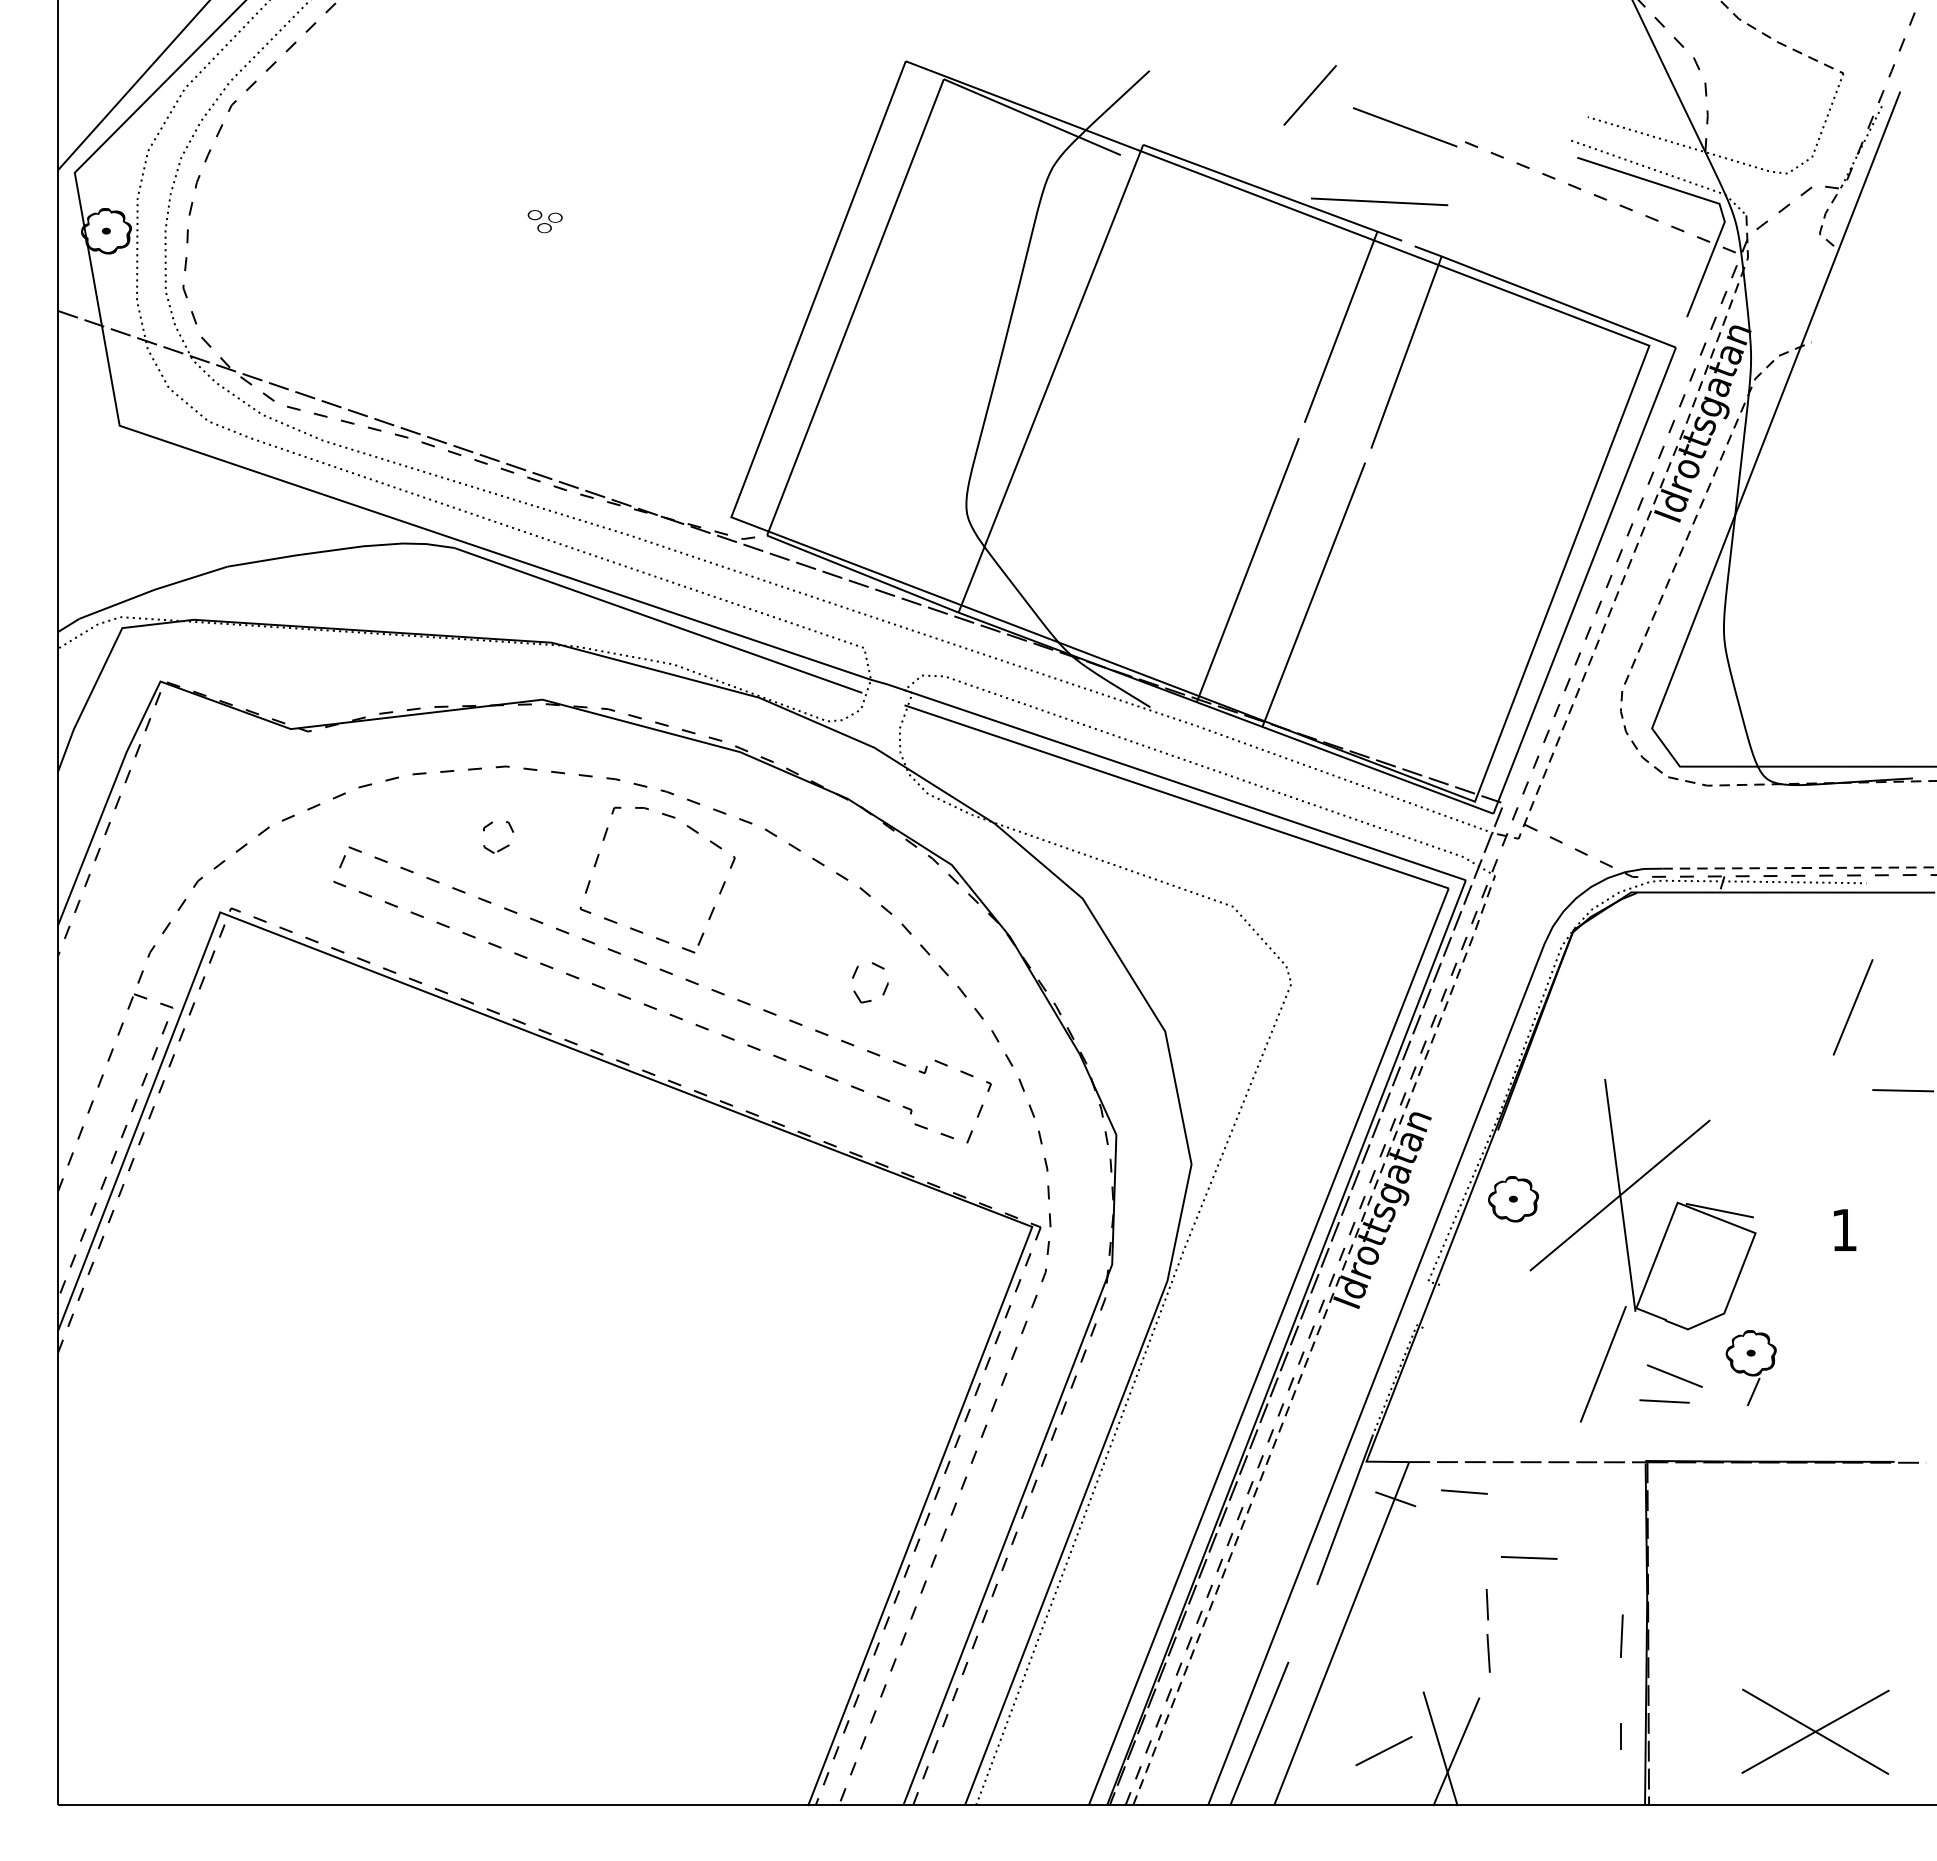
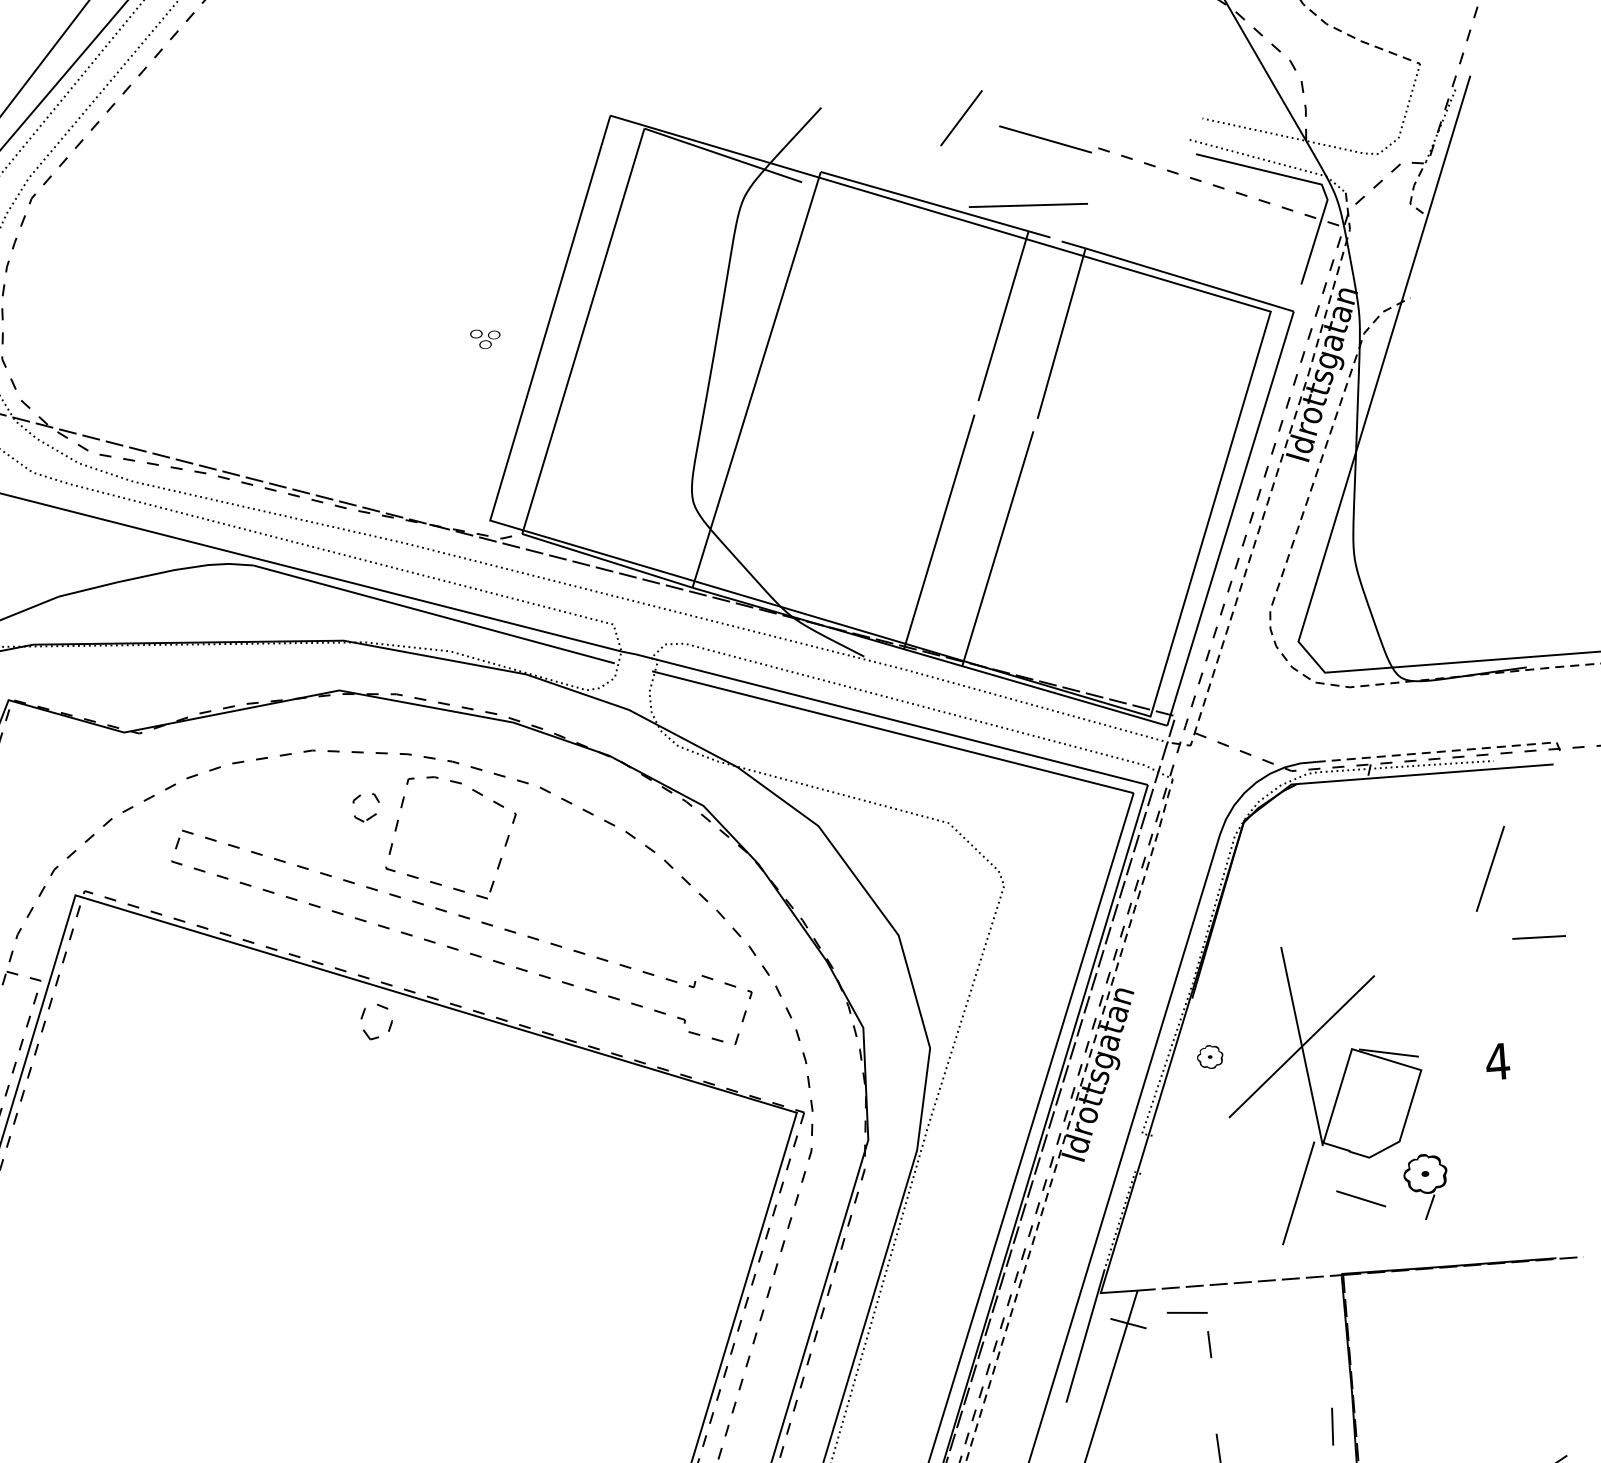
part: (544, 221) -> (485, 338), moved
part: (502, 847) -> (370, 816), moved
part: (885, 986) -> (390, 1023), moved
part: (1513, 1199) -> (1210, 1057), size x0.6
text: (1844, 1229) -> (1497, 1061), 1 -> 4
line: (1664, 1401) -> (1353, 1221), removed
line: (1528, 1557) -> (1246, 1365), removed
line: (1486, 1604) -> (1208, 1344), moved

